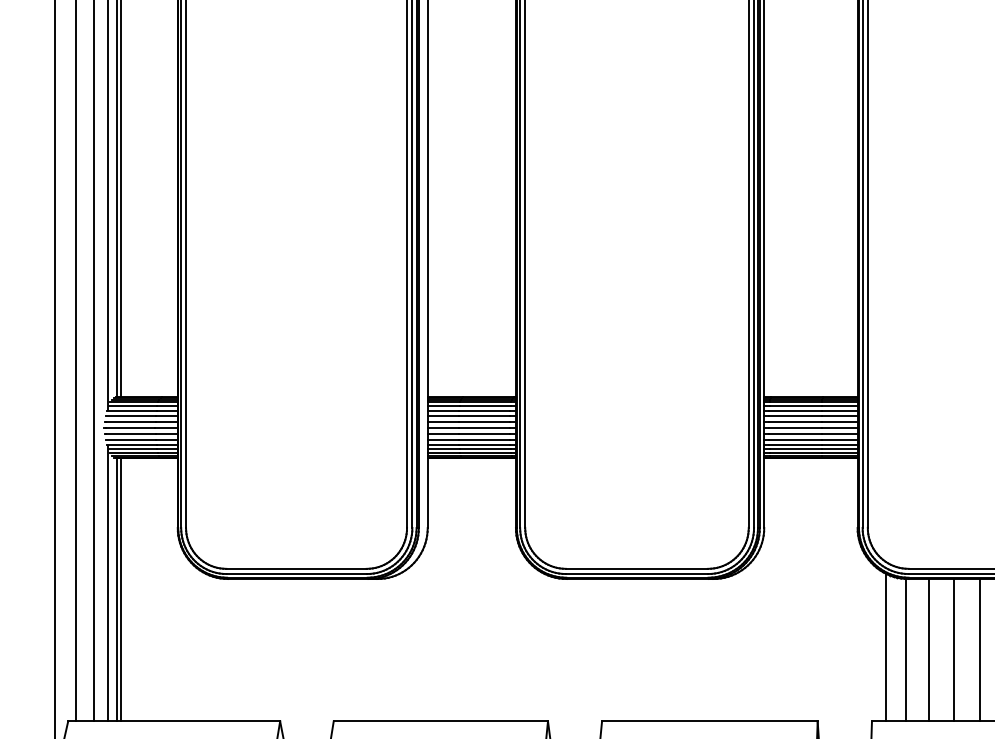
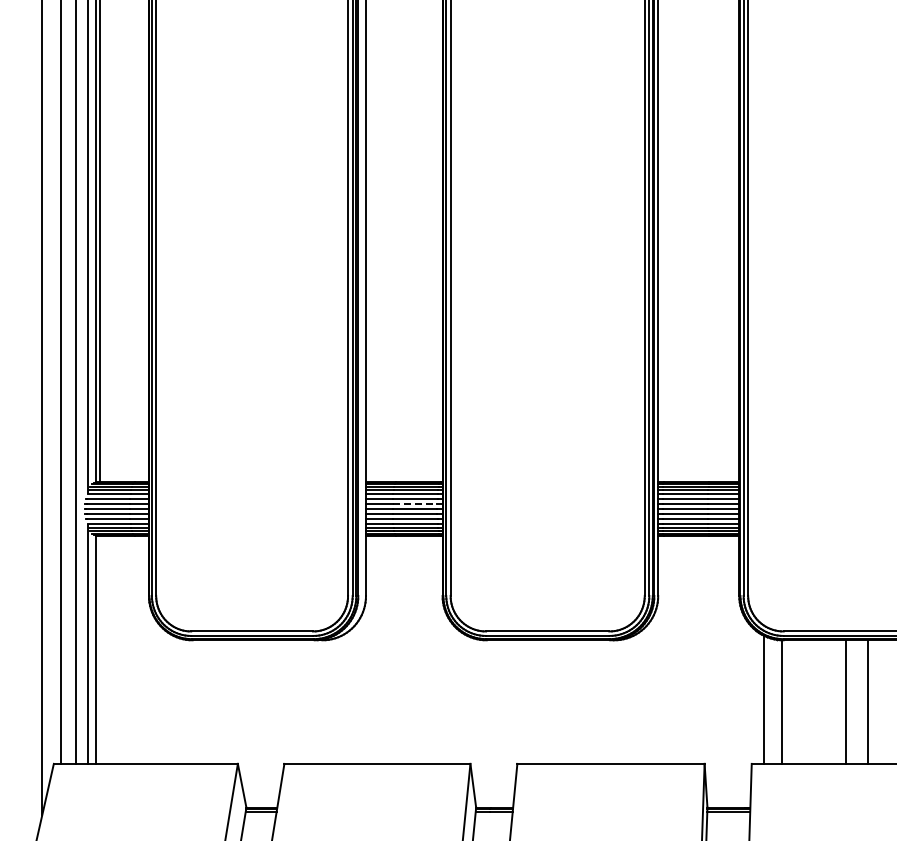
line: (484, 421) -> (415, 503), solid -> dashed
line: (120, 589) -> (99, 649), removed
line: (929, 649) -> (801, 701), removed
line: (954, 649) -> (823, 701), removed

